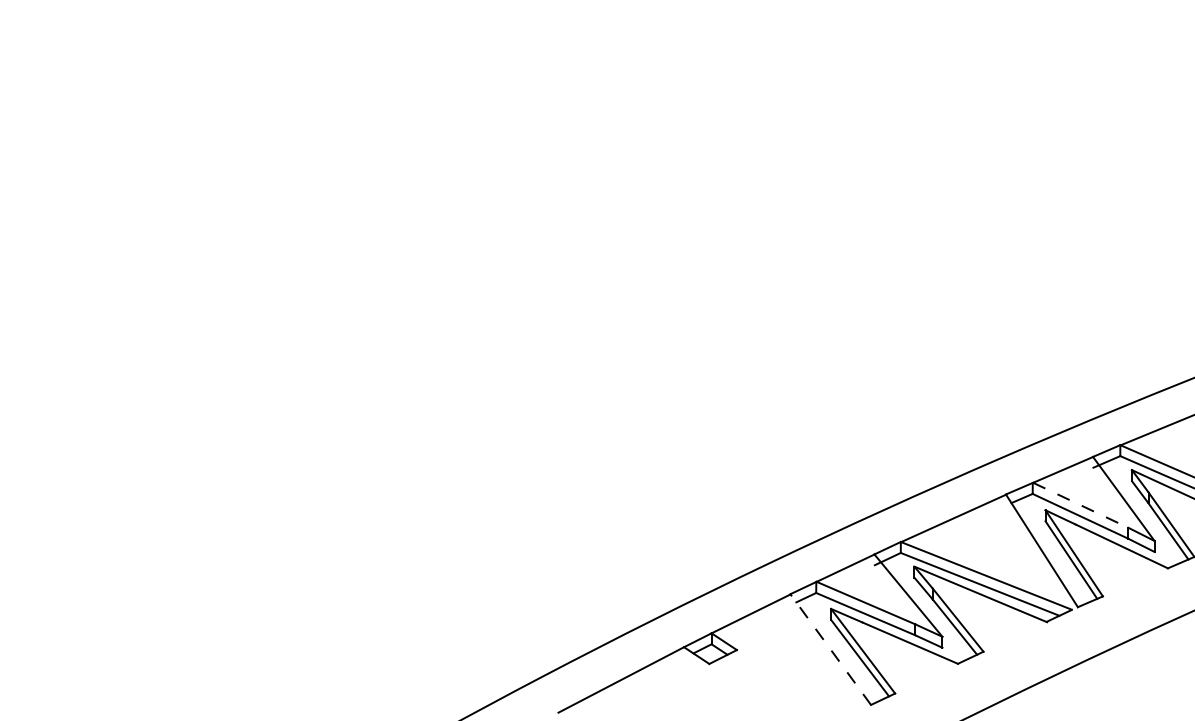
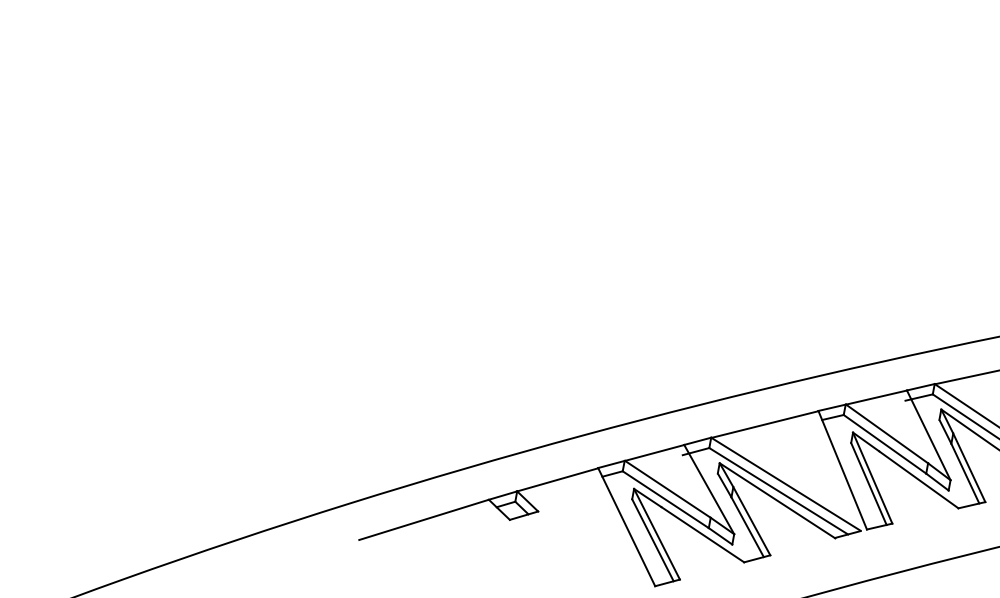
line: (1080, 505) -> (886, 434), dashed -> solid
line: (830, 649) -> (626, 527), dashed -> solid

